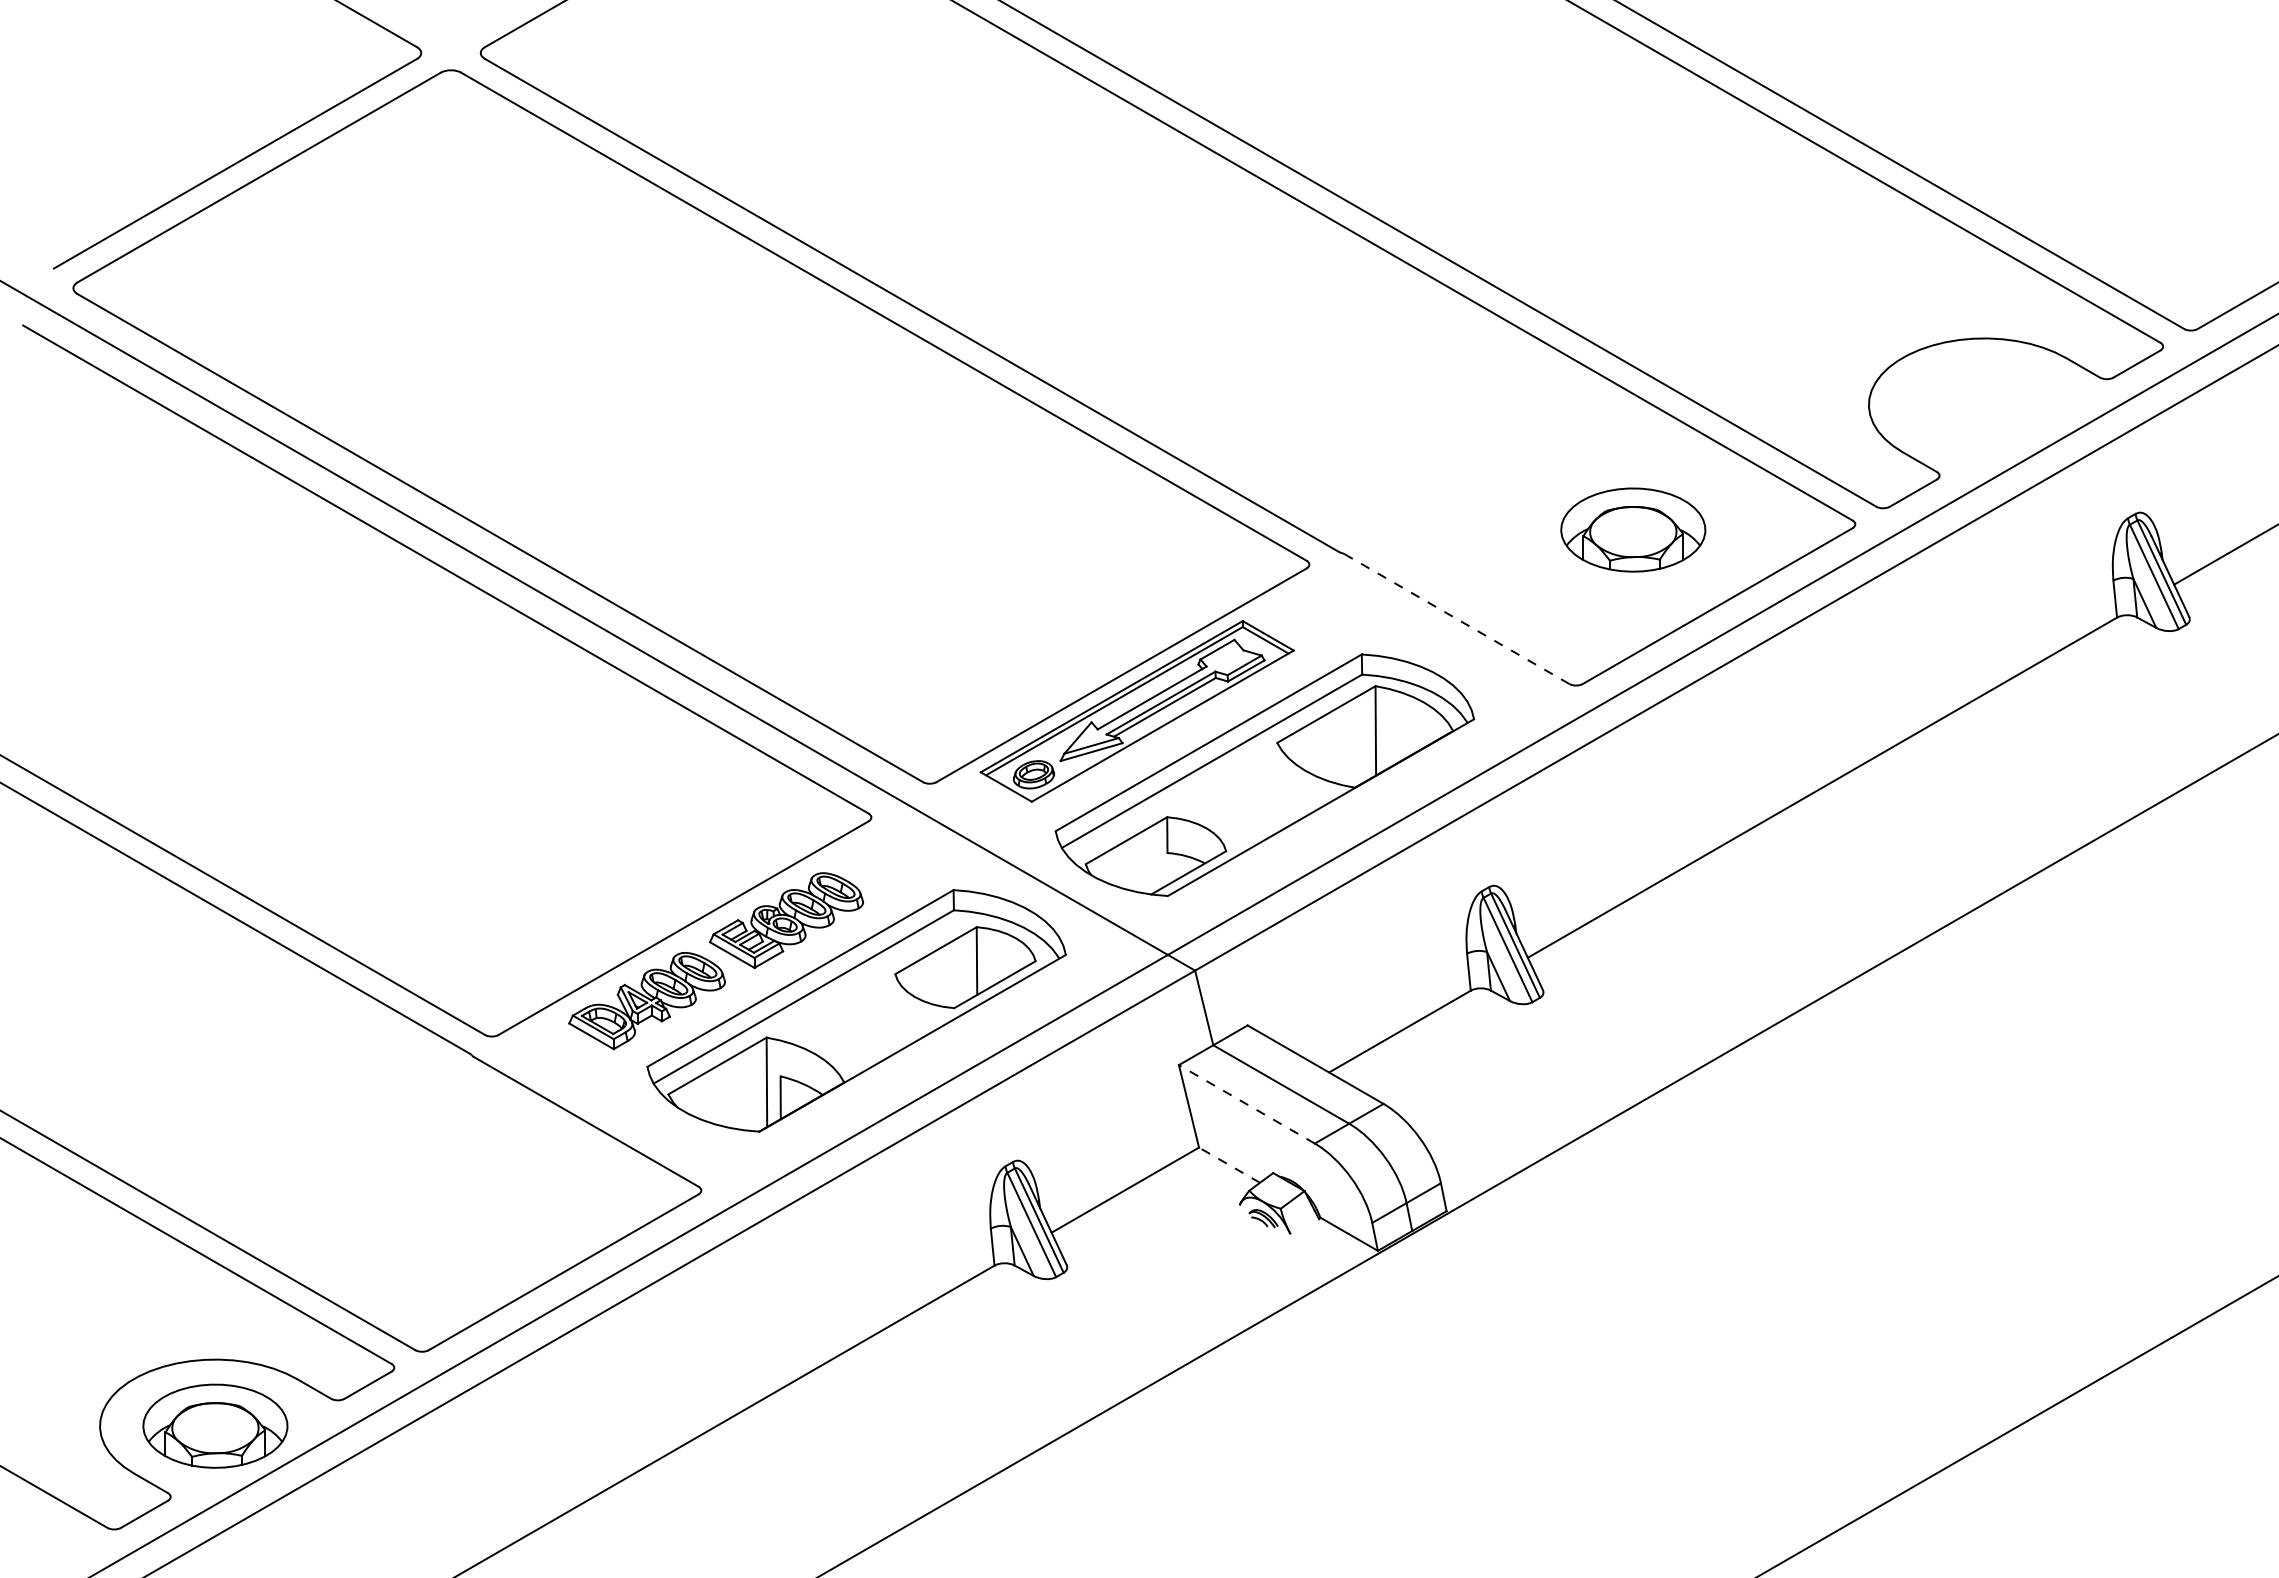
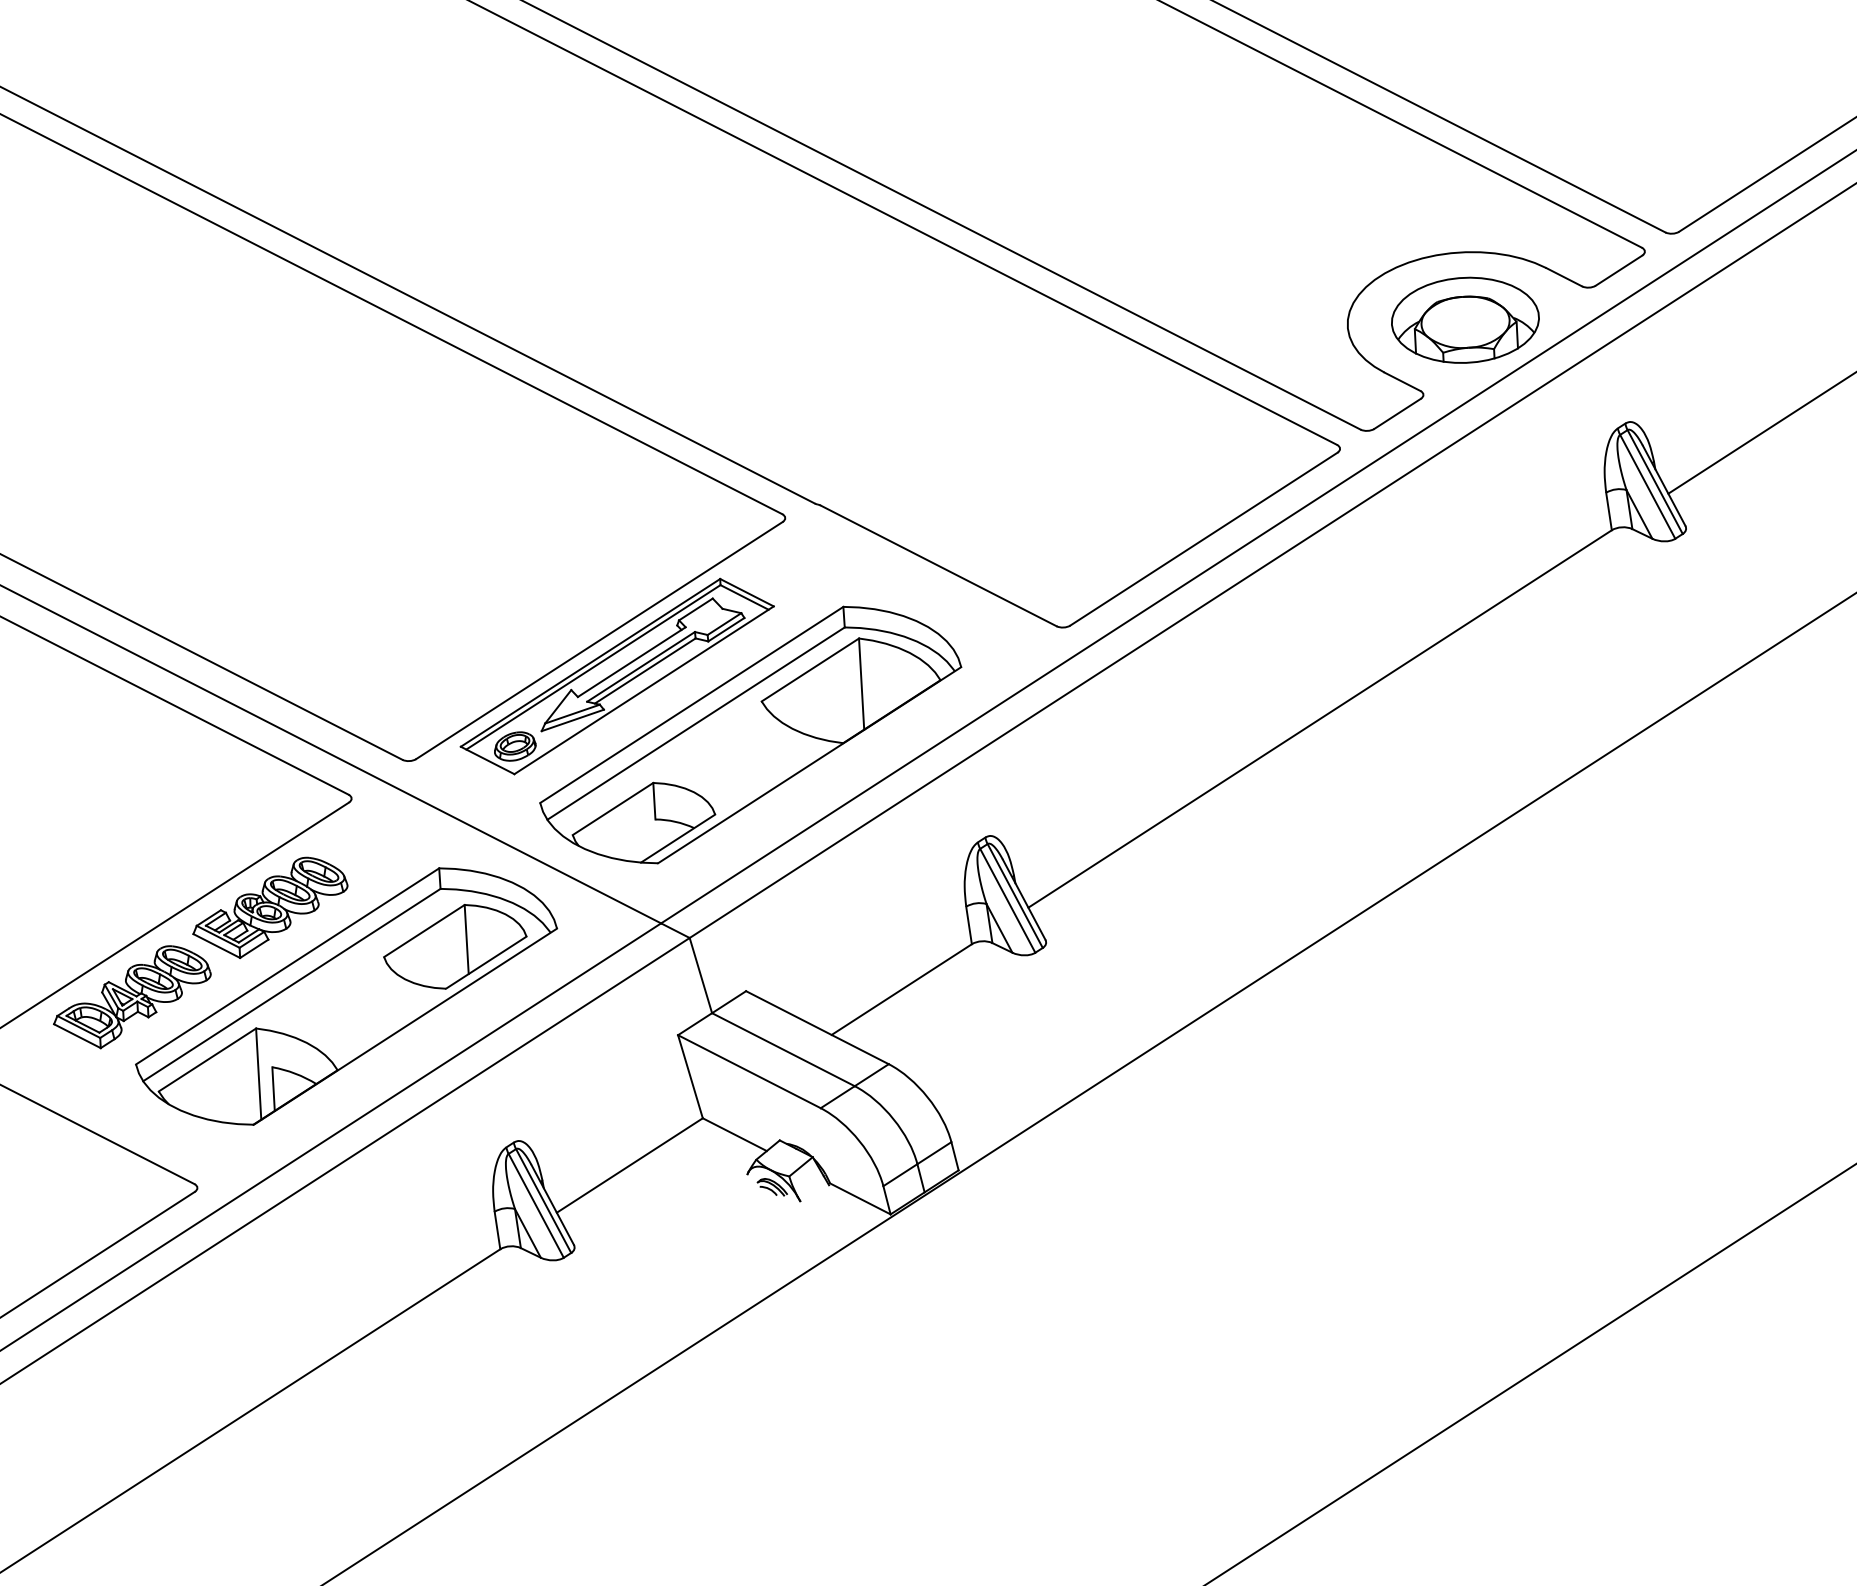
part: (1633, 529) -> (1465, 319), moved
line: (1457, 619) -> (939, 566), dashed -> solid
line: (1246, 1104) -> (749, 1071), dashed -> solid
line: (1229, 1164) -> (734, 1133), dashed -> solid

